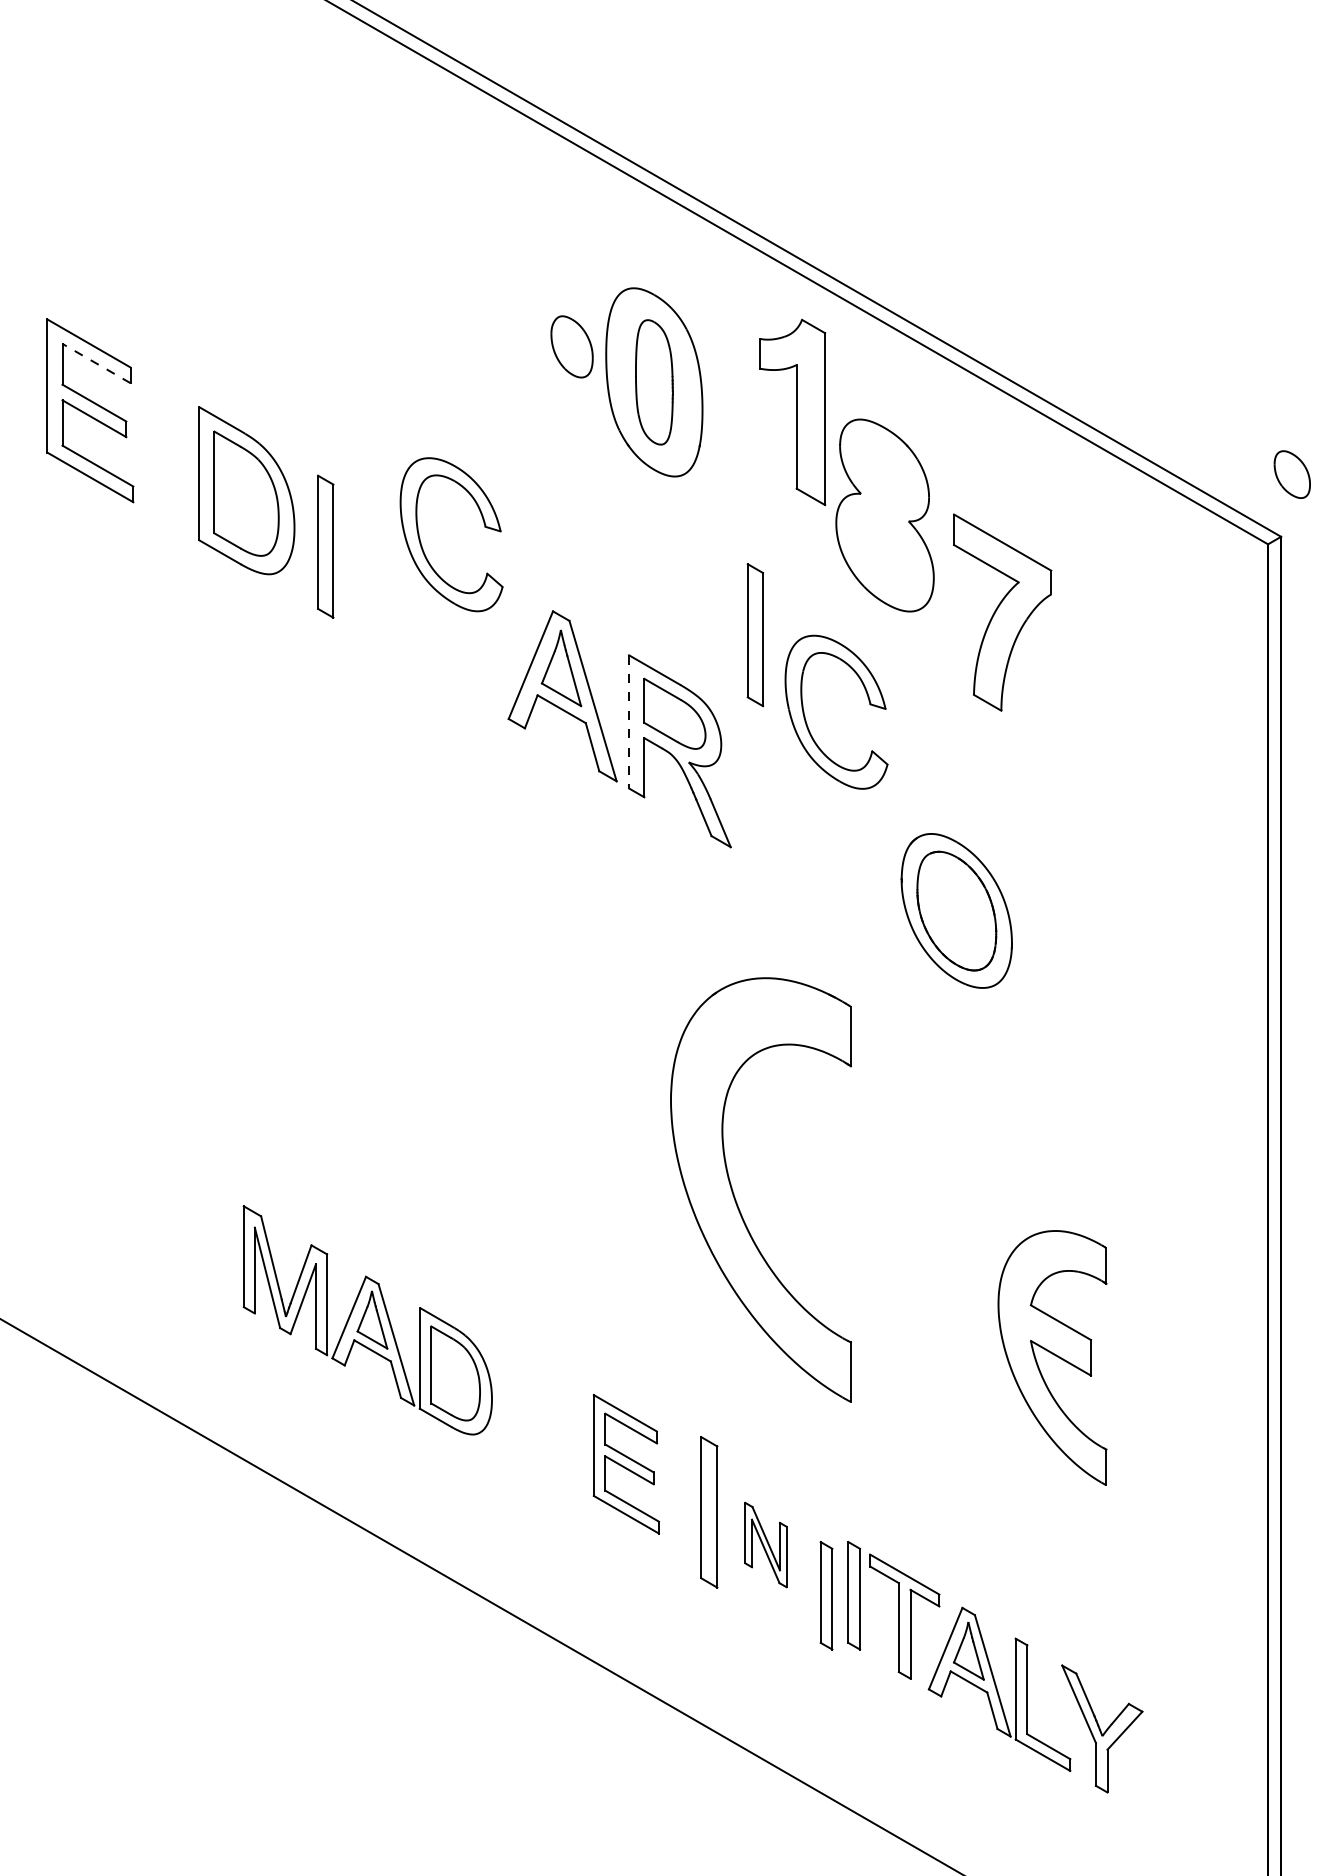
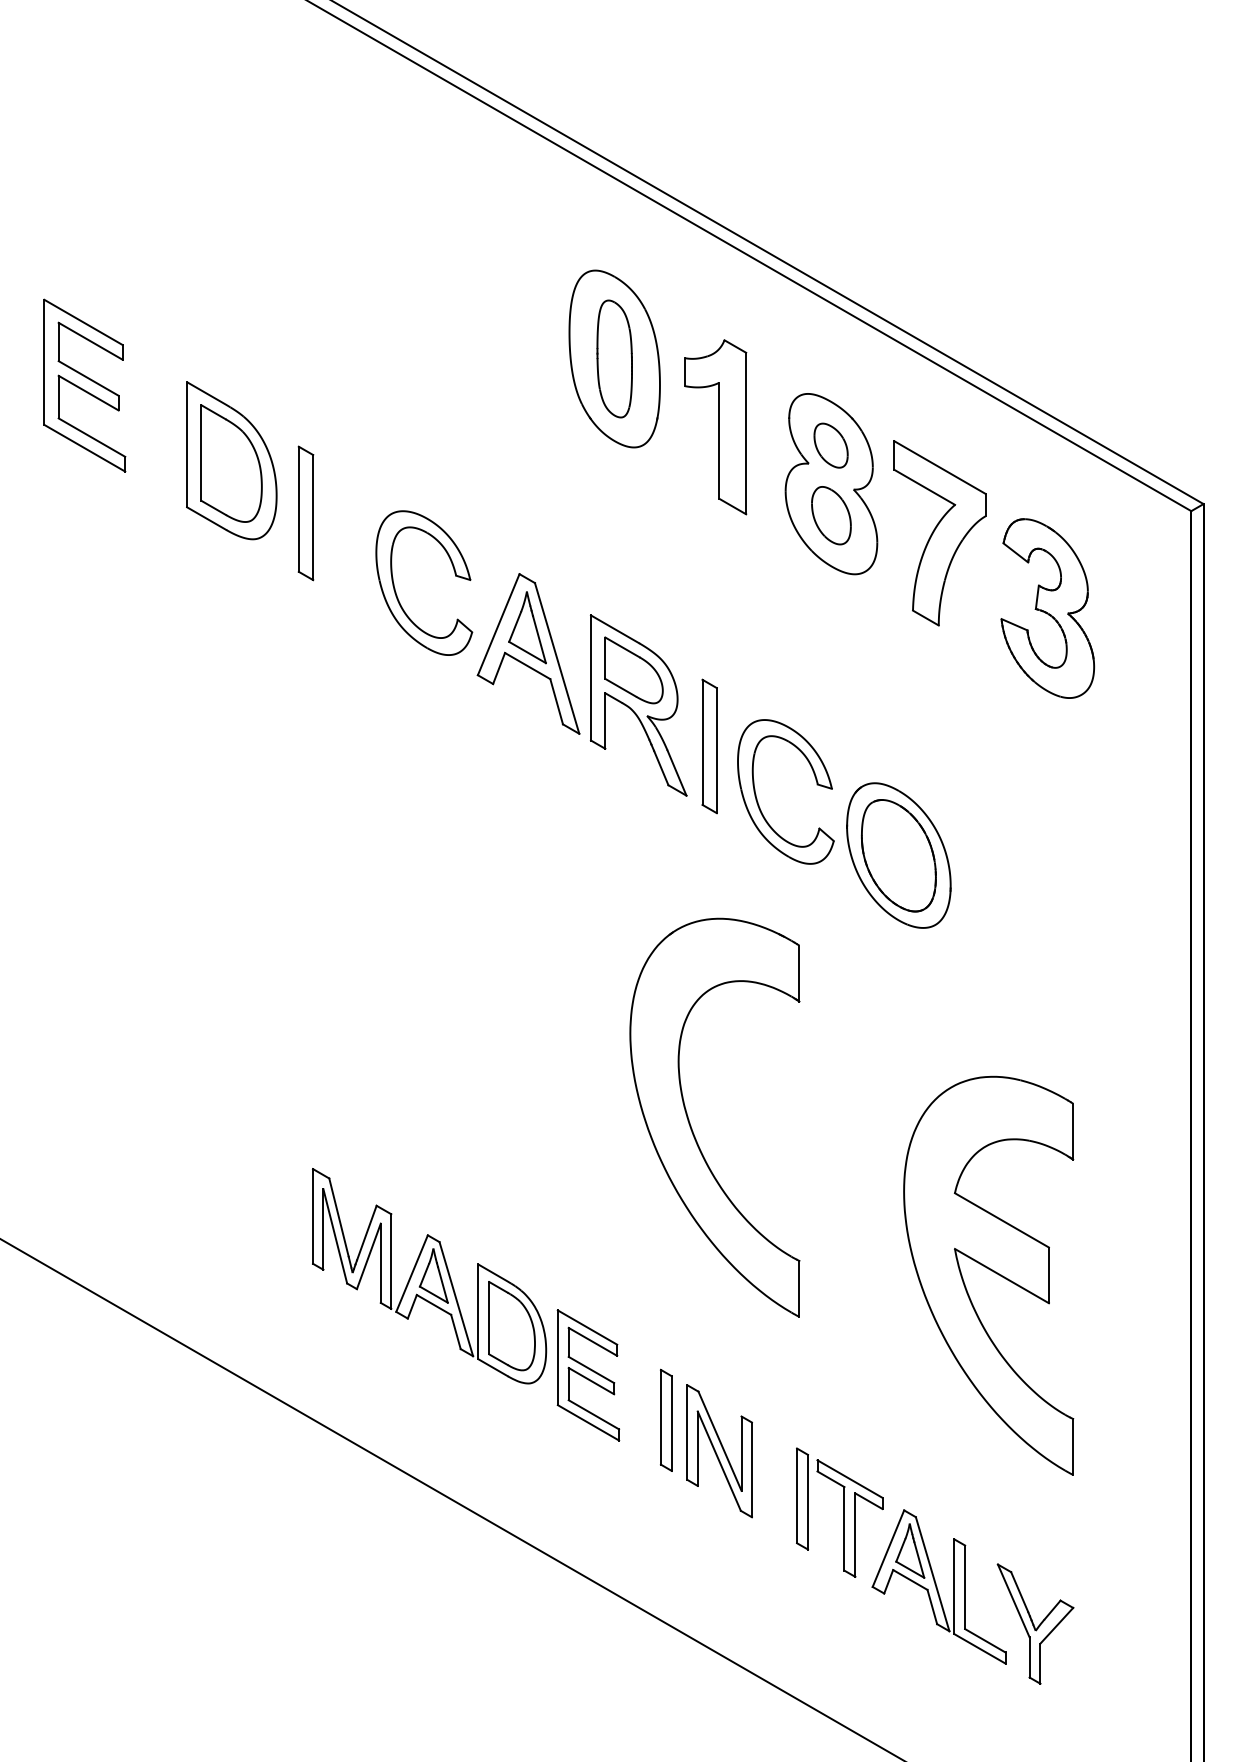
part: (572, 346) -> (831, 515), moved
line: (96, 363) -> (90, 341), dashed -> solid
part: (792, 412) -> (715, 427), moved
part: (1291, 474) -> (830, 445), moved
part: (421, 540) -> (395, 588), moved
part: (1002, 612) -> (939, 533), moved
part: (755, 635) -> (709, 746), moved
part: (1114, 647) -> (1047, 608), added
part: (806, 719) -> (757, 798), moved
line: (628, 721) -> (590, 677), dashed -> solid
part: (367, 1320) -> (429, 1276), moved
part: (1052, 1357) -> (988, 1275), size x1.67
part: (709, 1511) -> (666, 1419), size x0.71
part: (765, 1545) -> (719, 1451), size x1.67
part: (826, 1595) -> (776, 1498), removed

